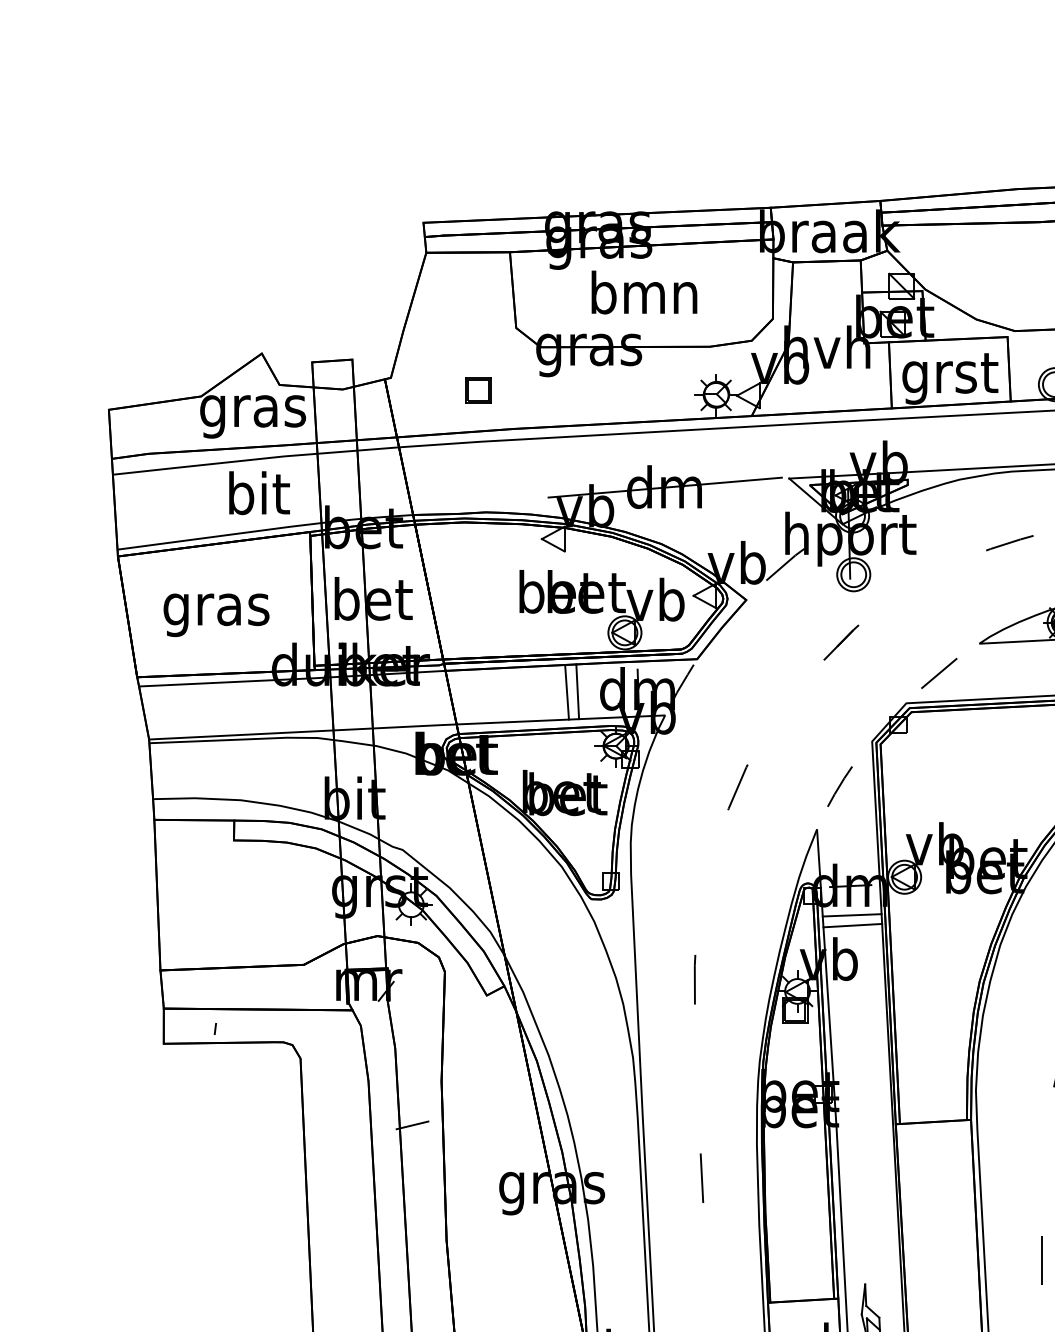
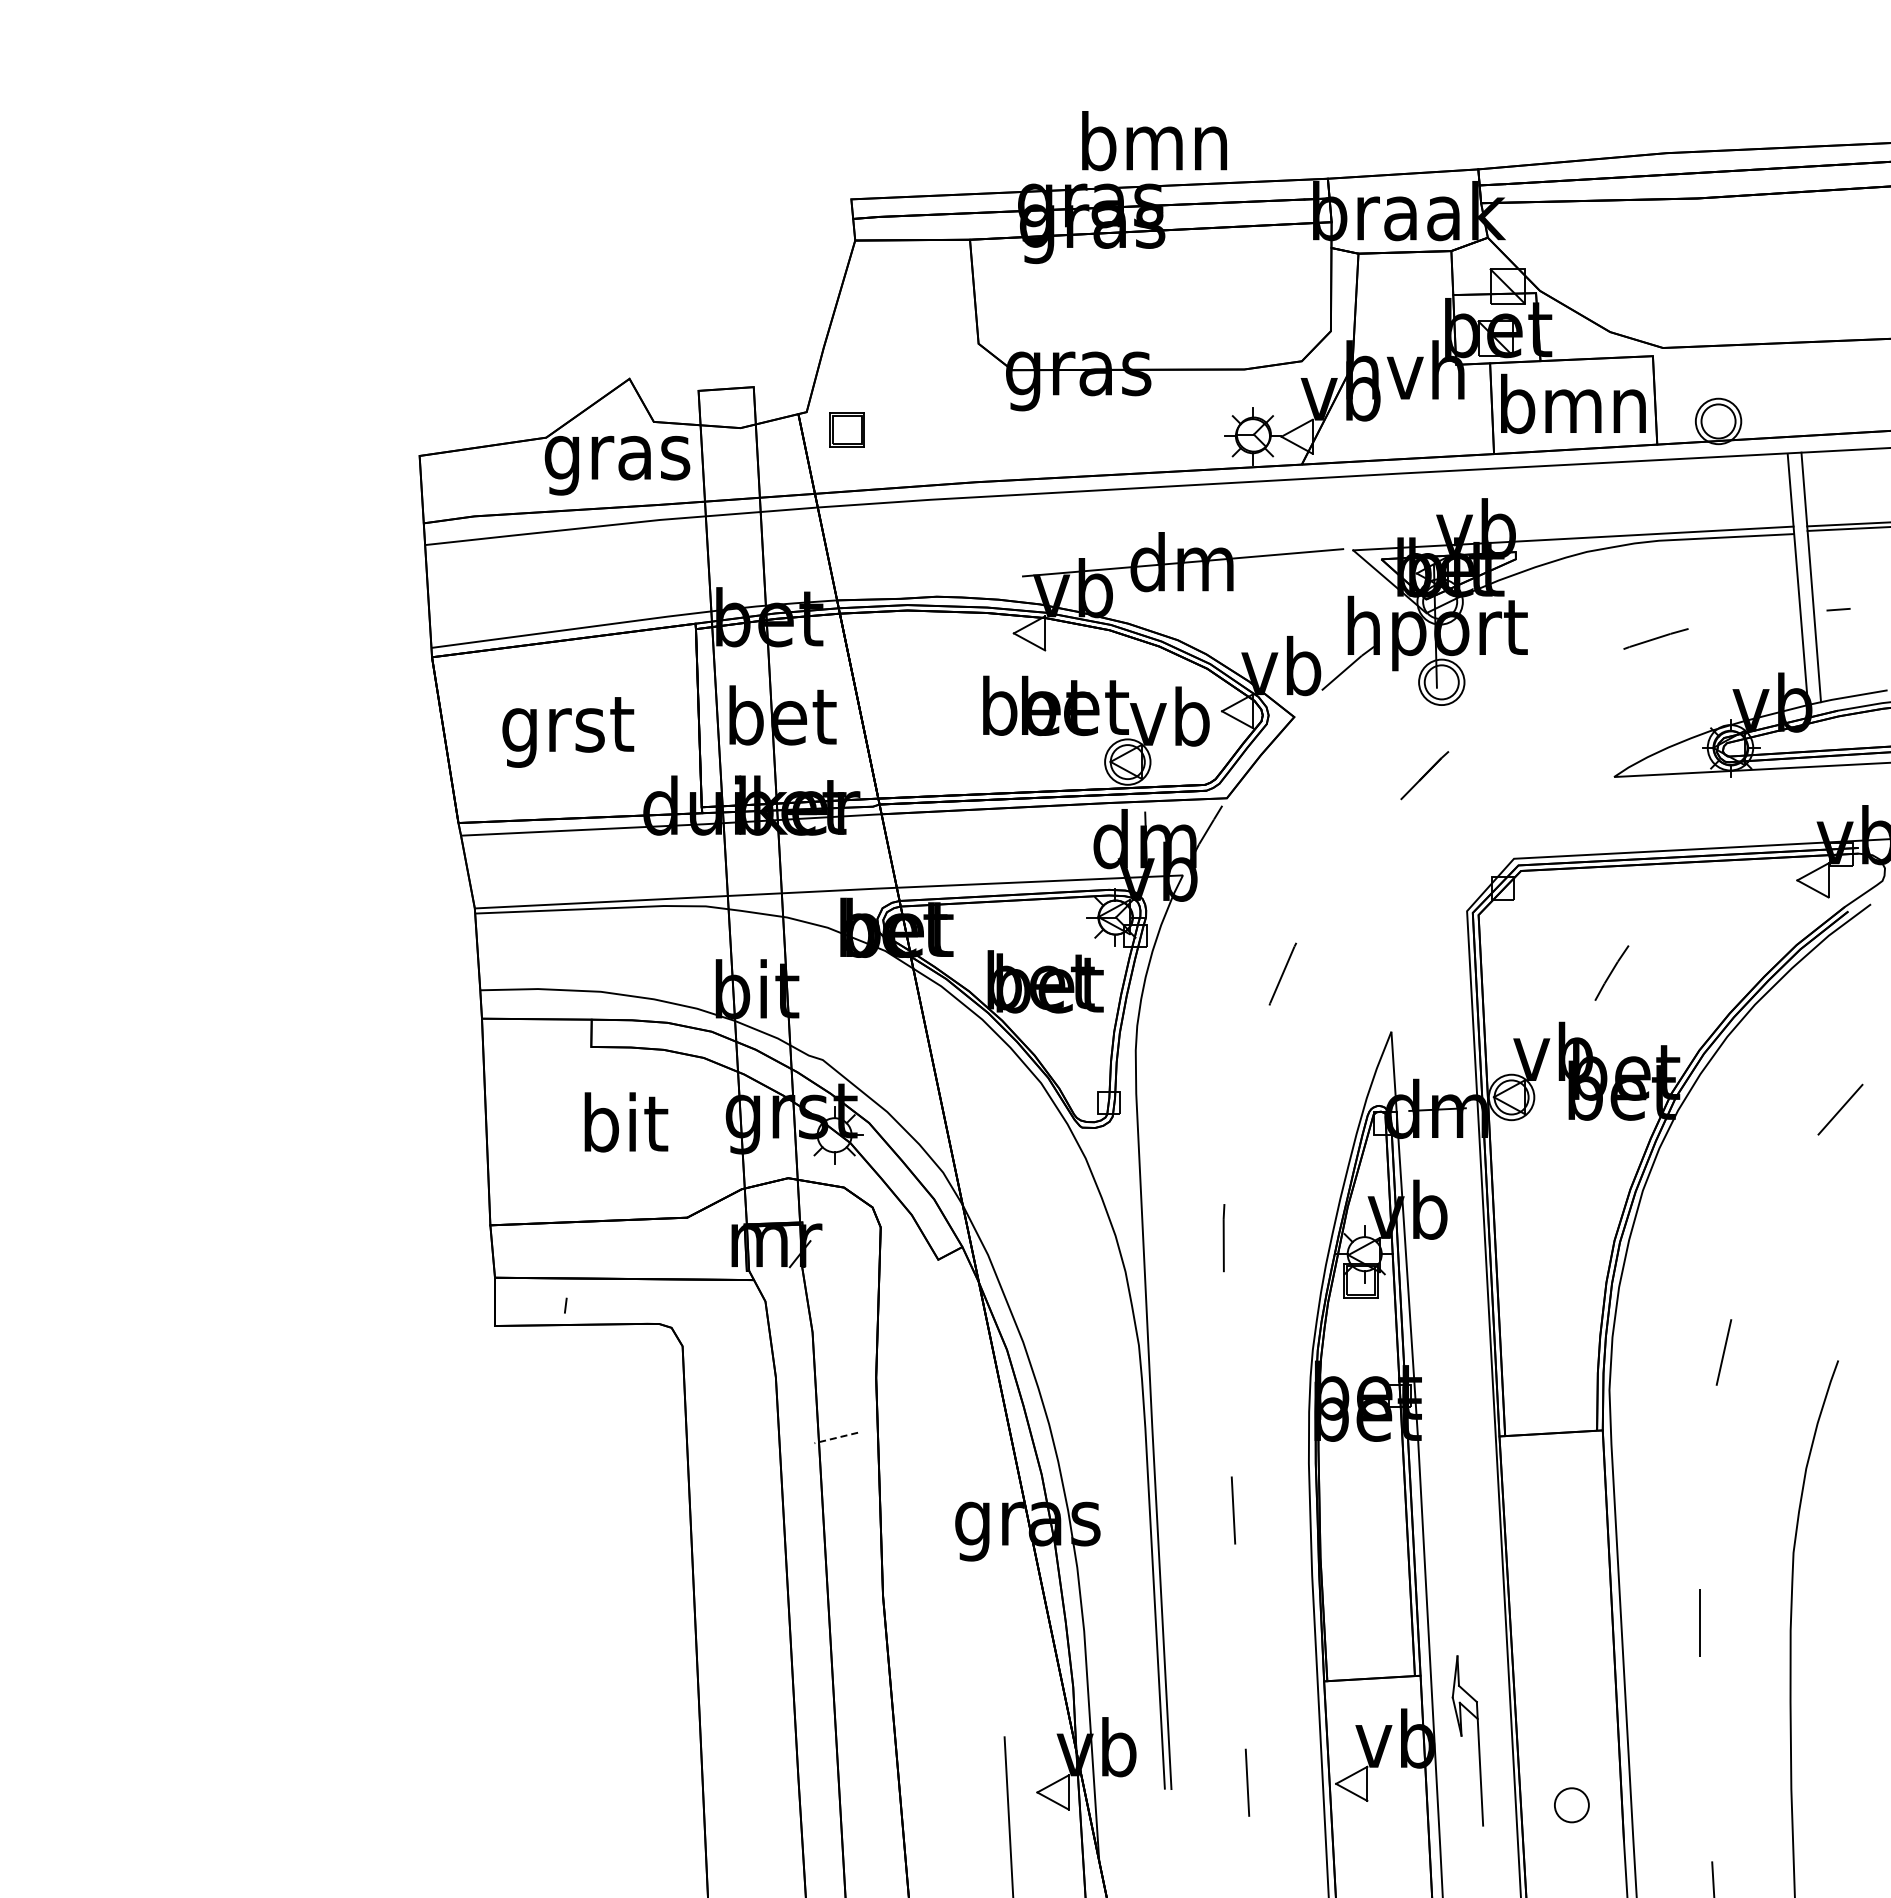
text: (644, 292) -> (1154, 141), moved
text: (949, 377) -> (1573, 411), grst -> bmn
part: (477, 390) -> (846, 429), moved
text: (259, 493) -> (626, 1122), moved
text: (216, 611) -> (567, 732), gras -> grst
line: (939, 673) -> (1559, 817), removed
line: (577, 691) -> (1062, 842), removed
line: (566, 692) -> (1047, 843), removed
line: (839, 786) -> (1611, 972), moved
line: (852, 915) -> (1439, 1149), removed
line: (852, 925) -> (1440, 1163), removed
line: (411, 1125) -> (835, 1438), solid -> dashed

